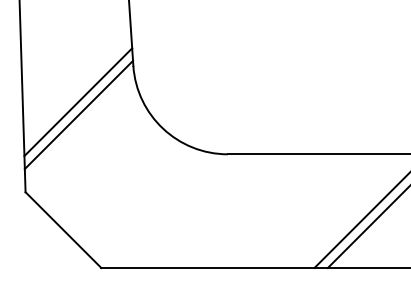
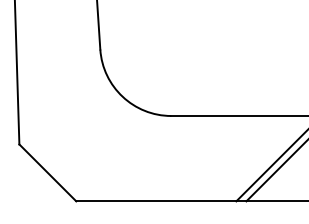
line: (78, 102) -> (59, 77), removed
line: (78, 114) -> (59, 86), removed

